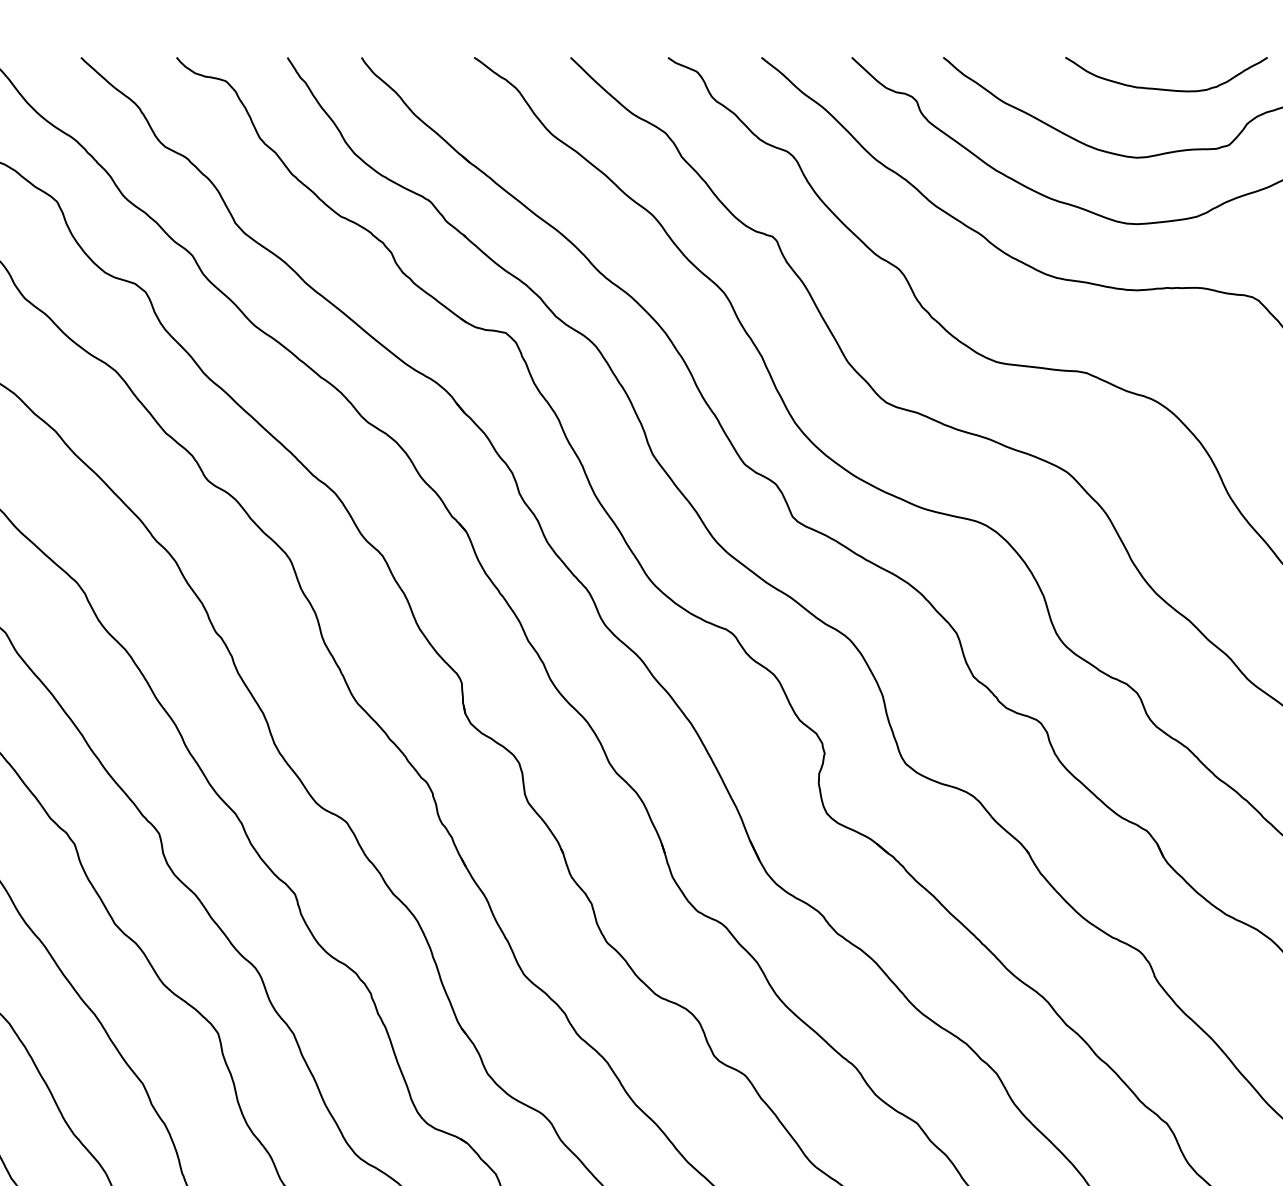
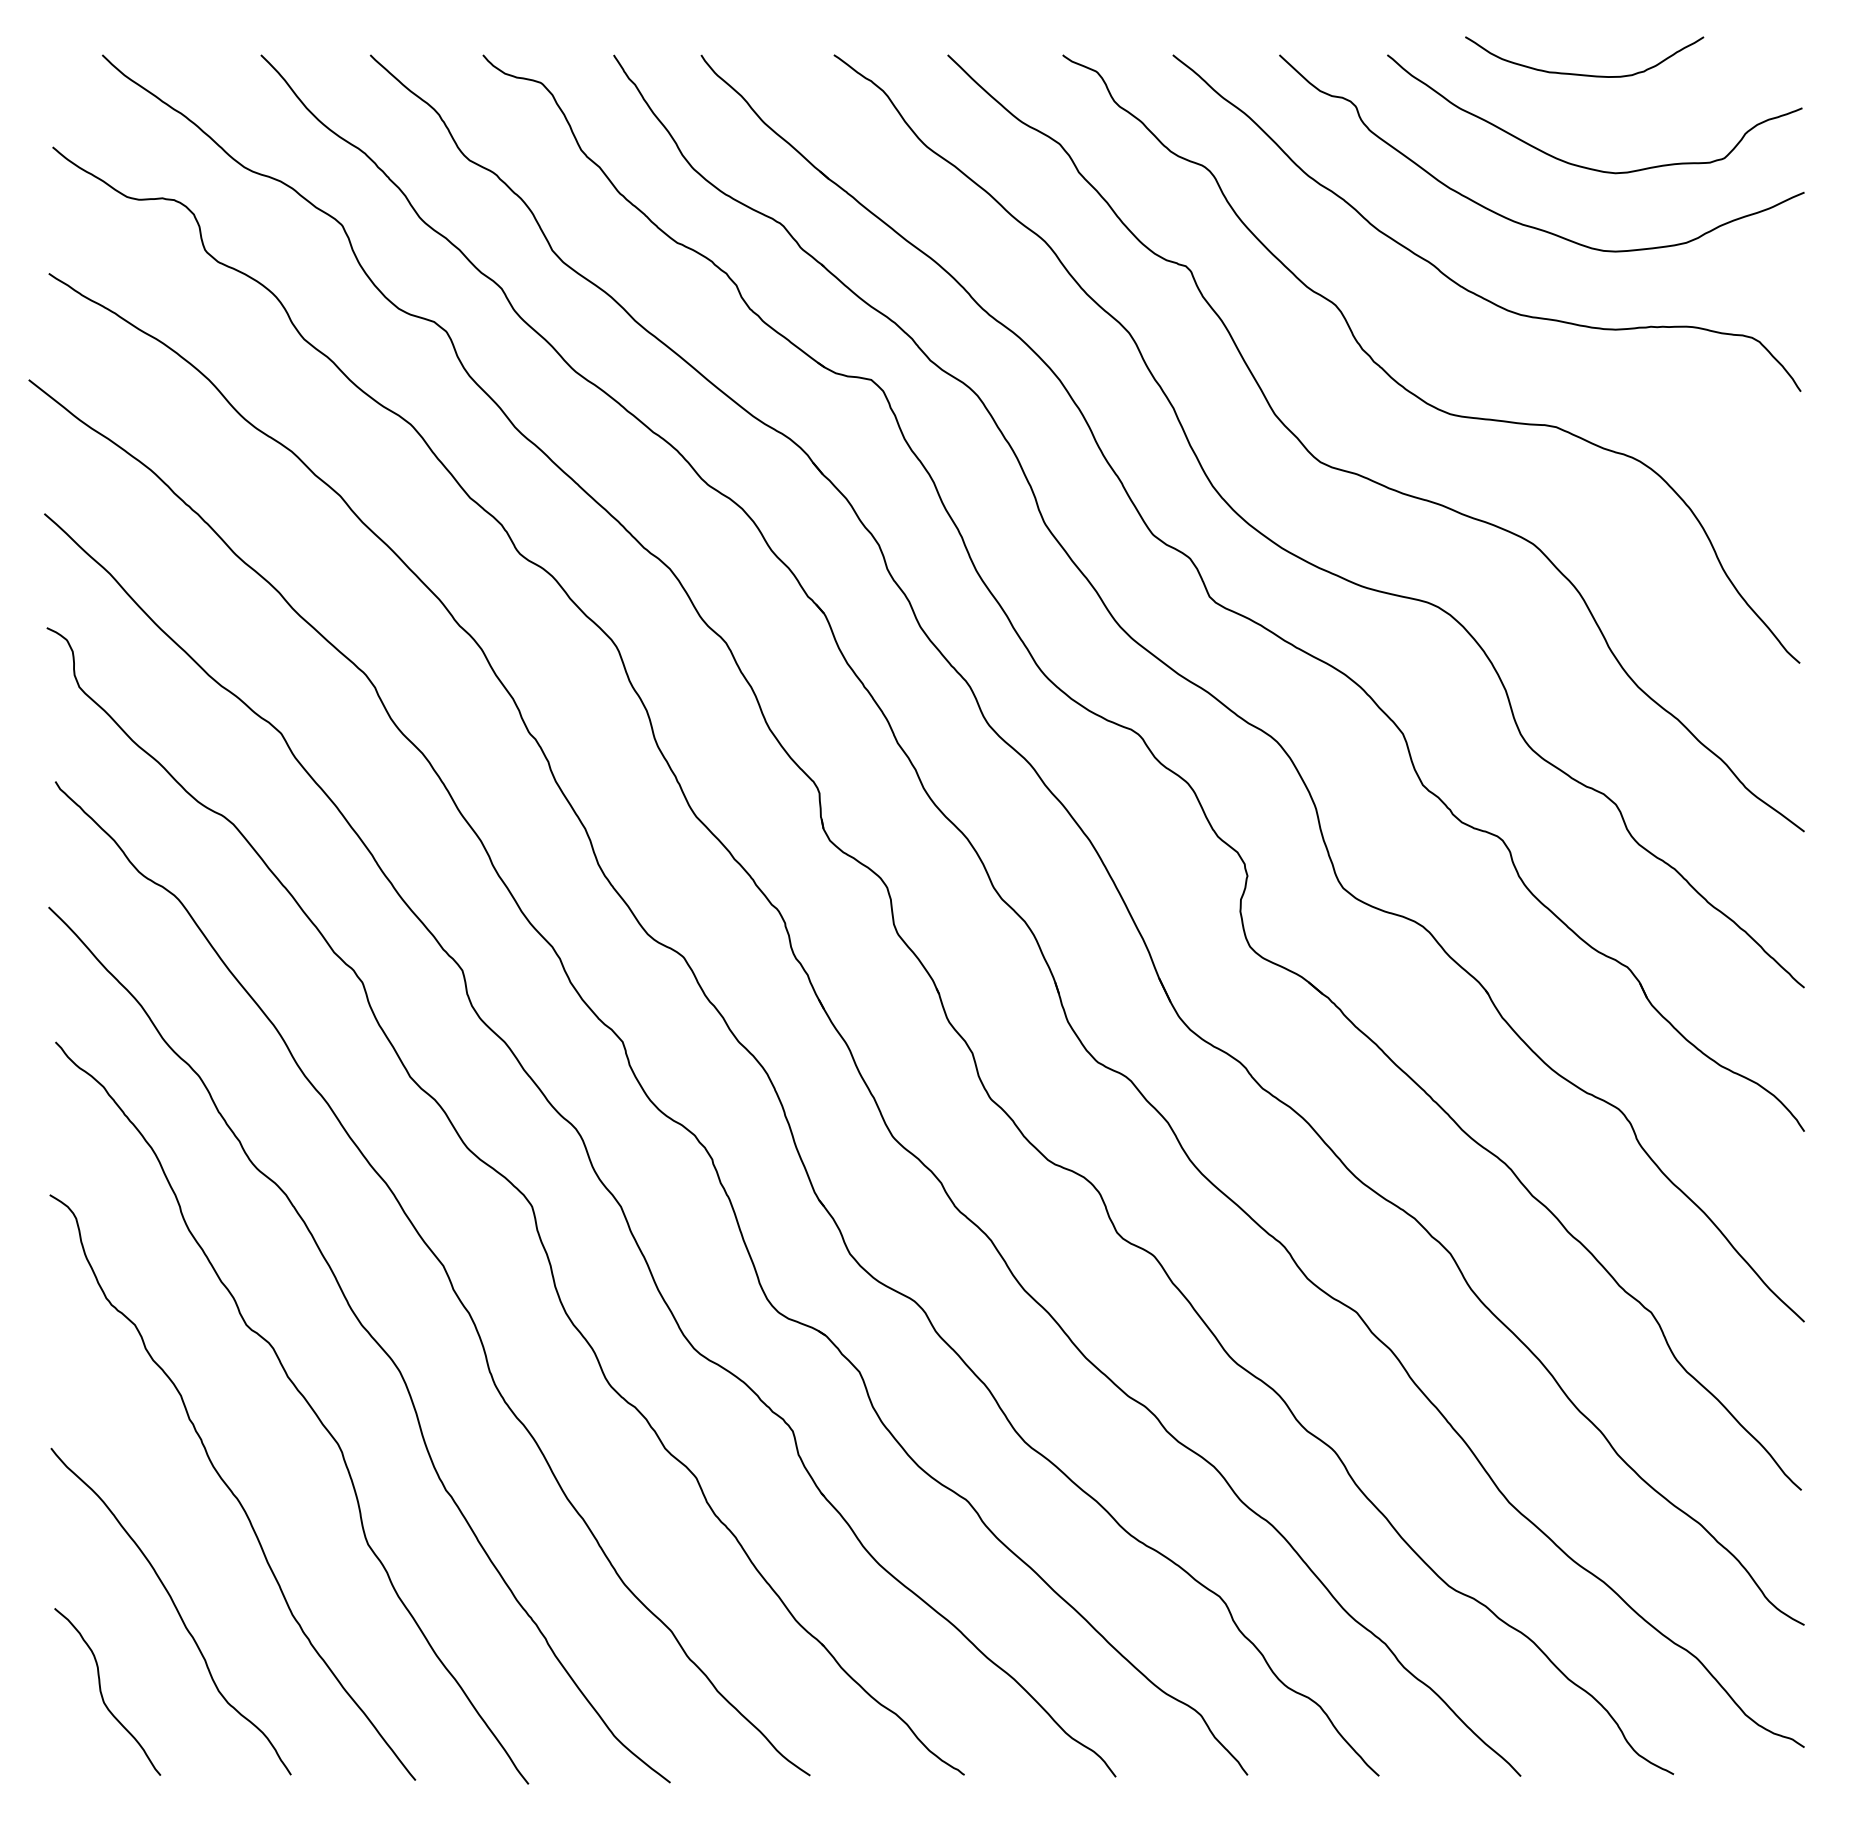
curve: (1166, 89) -> (1584, 74), moved

